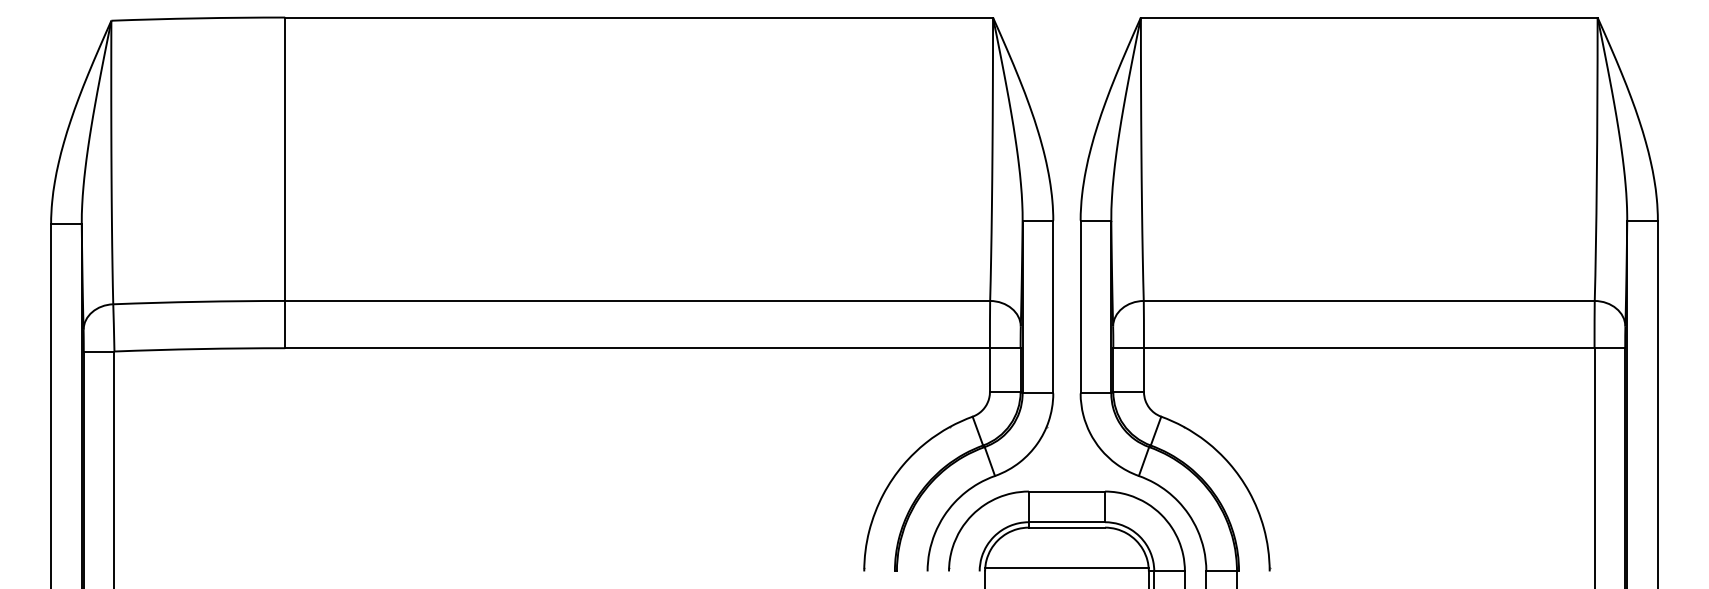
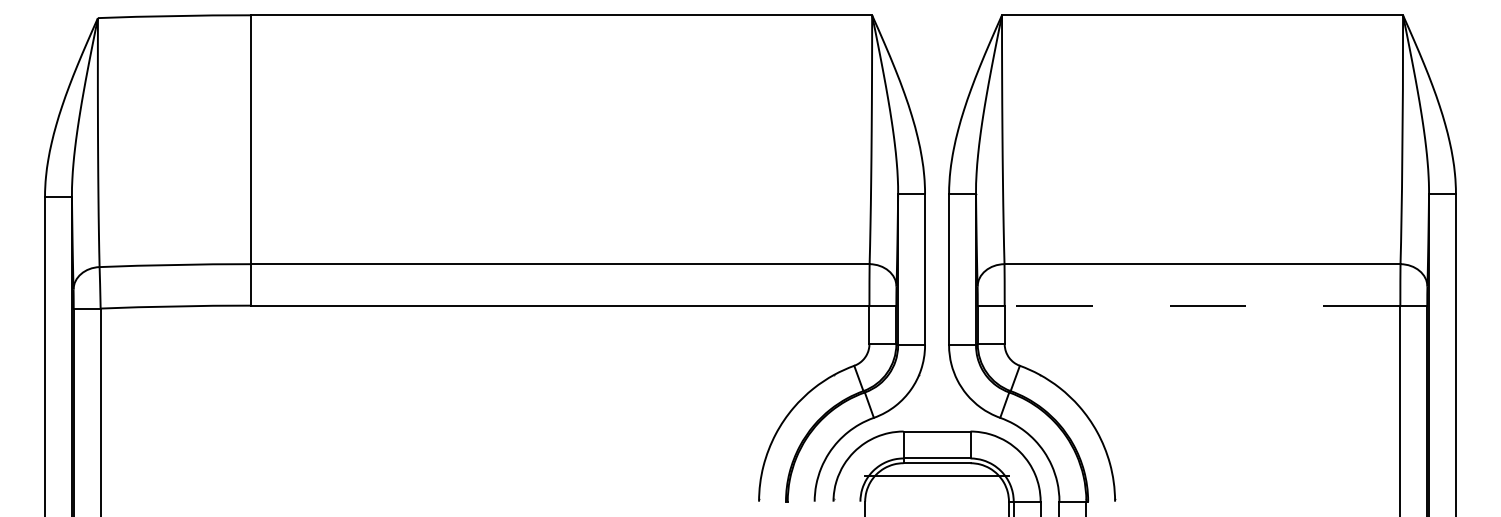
line: (1369, 348) -> (1202, 305), solid -> dashed
line: (1066, 568) -> (936, 476), moved

